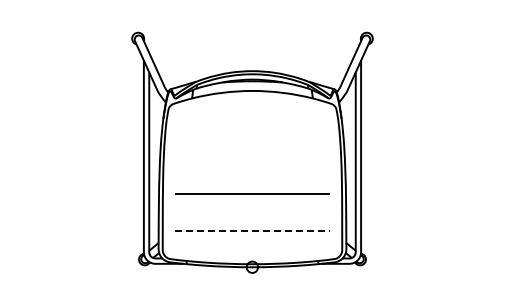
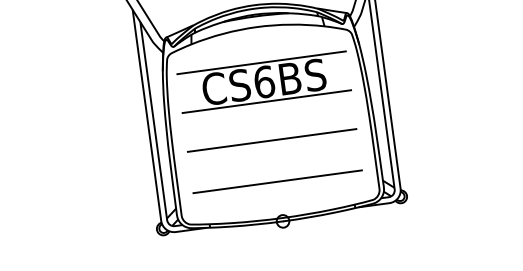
part: (252, 140) -> (264, 81), added
line: (252, 231) -> (277, 181), dashed -> solid

